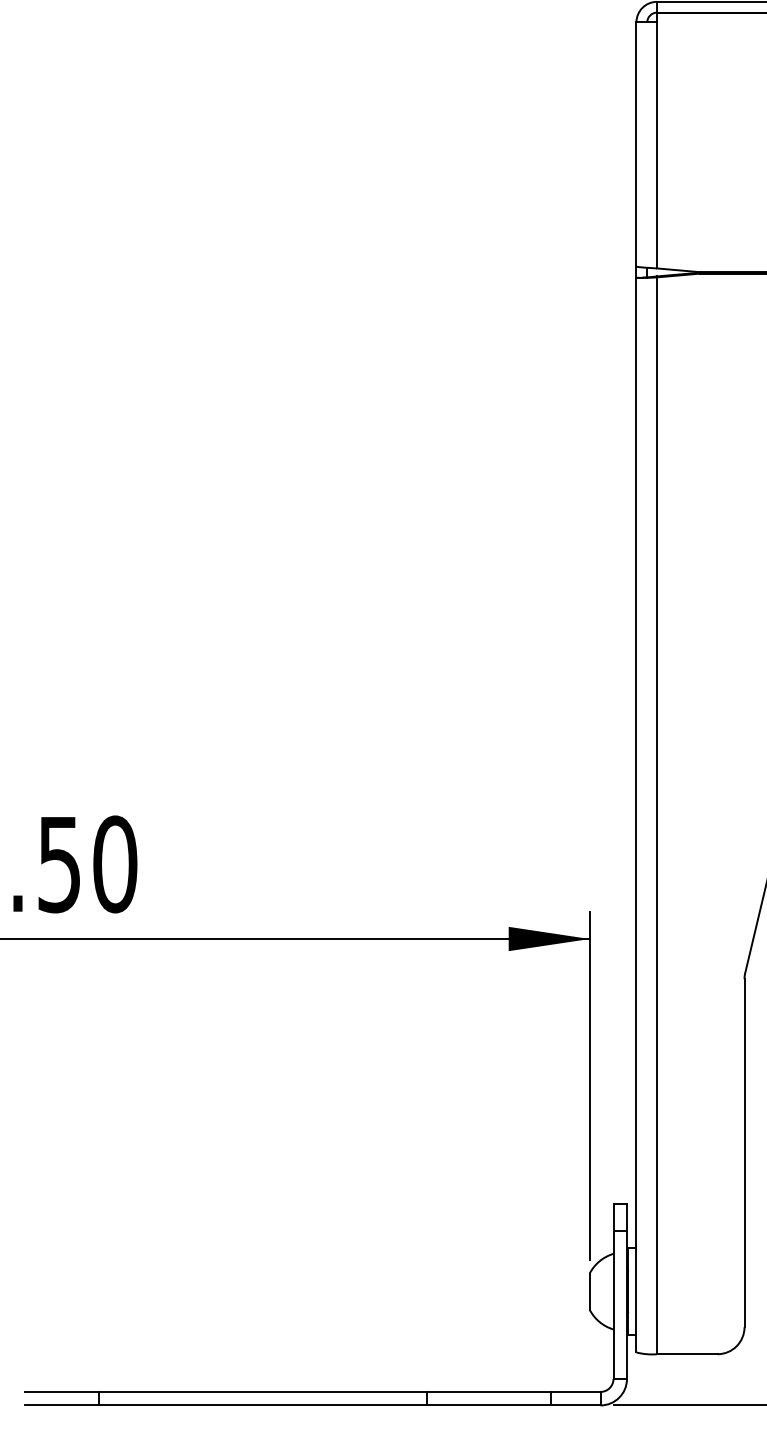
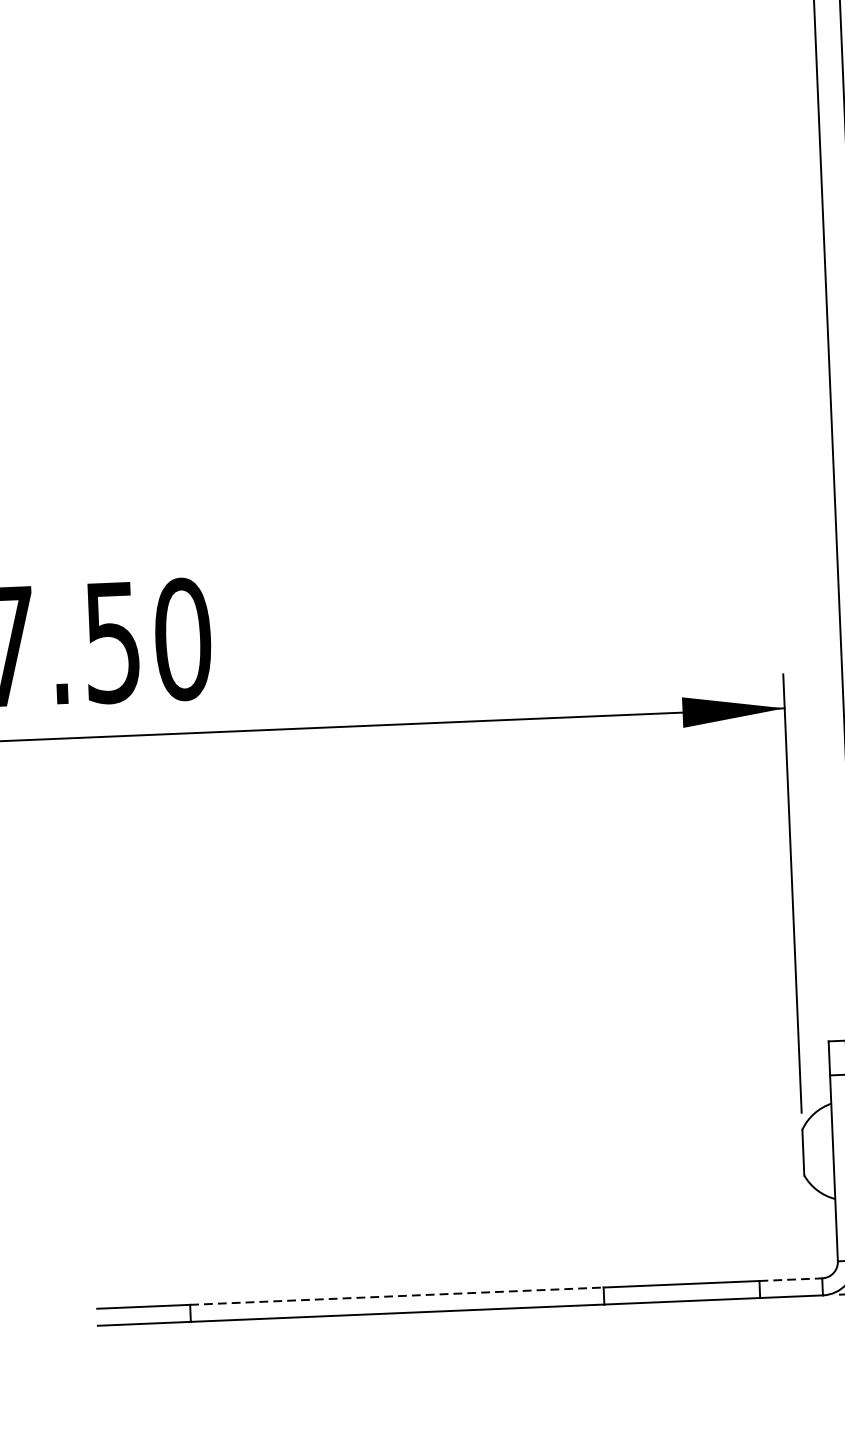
line: (263, 1391) -> (397, 1295), solid -> dashed
line: (575, 1391) -> (790, 1279), solid -> dashed

